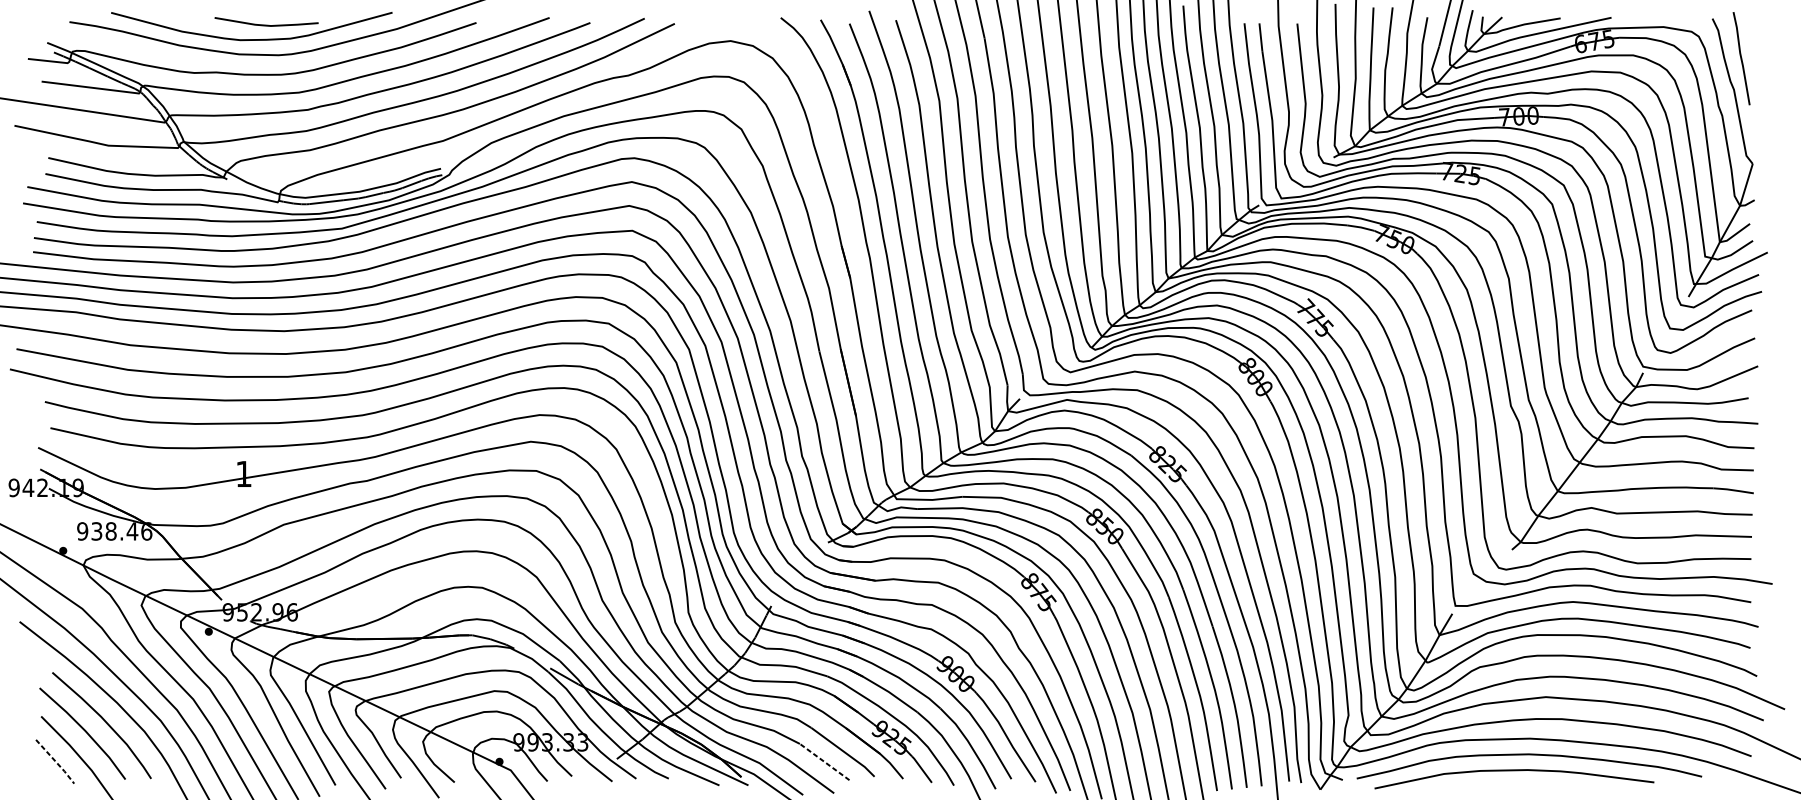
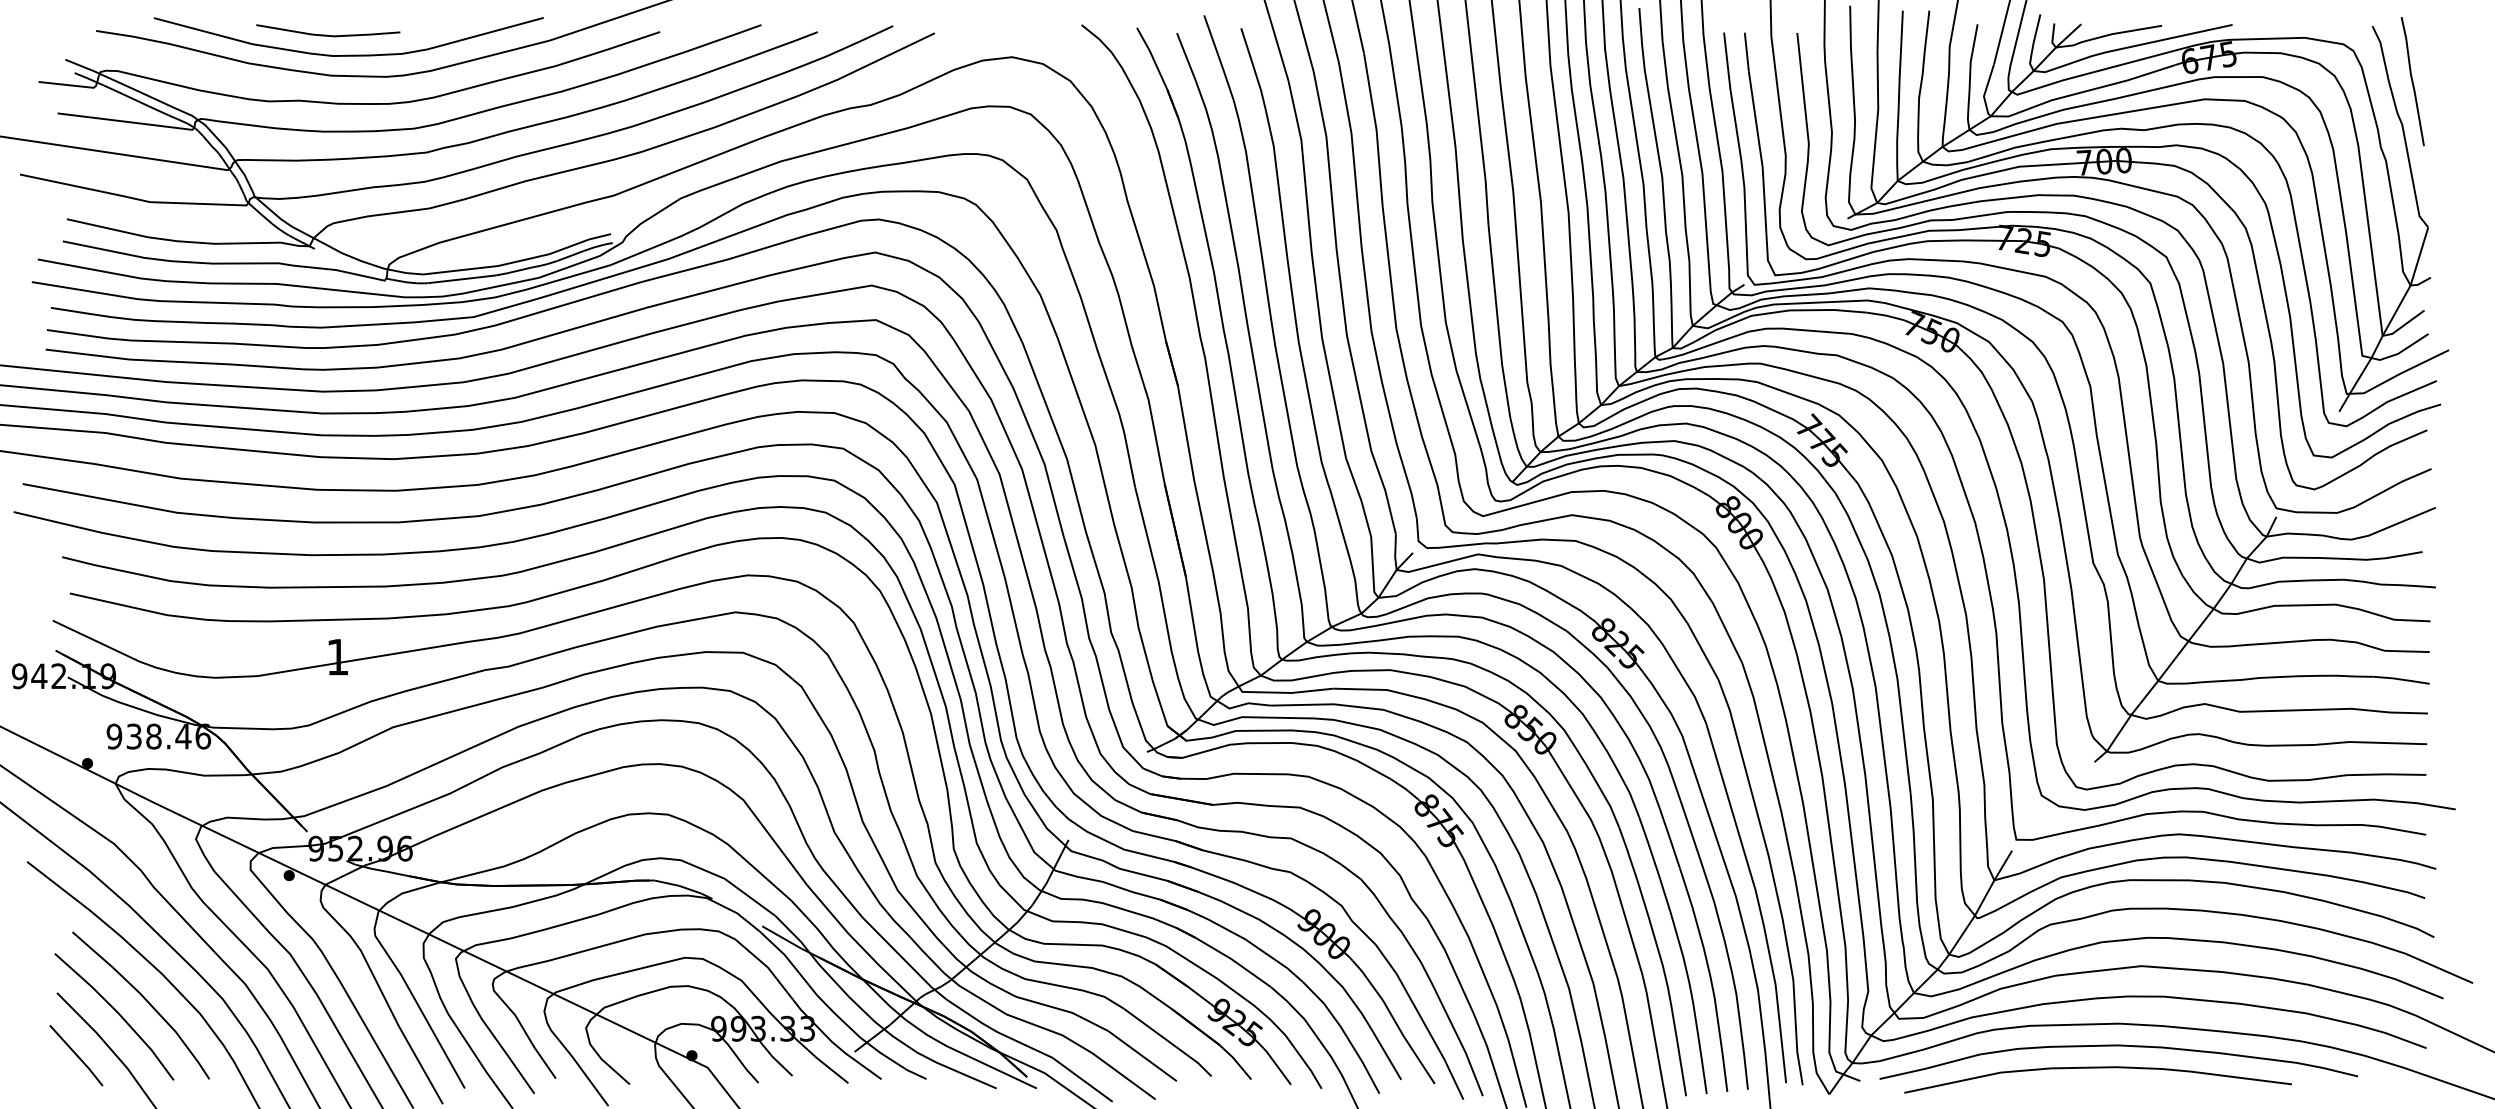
line: (266, 24) -> (327, 34), moved
line: (55, 761) -> (77, 1055), dashed -> solid
line: (824, 762) -> (1142, 1056), dashed -> solid

